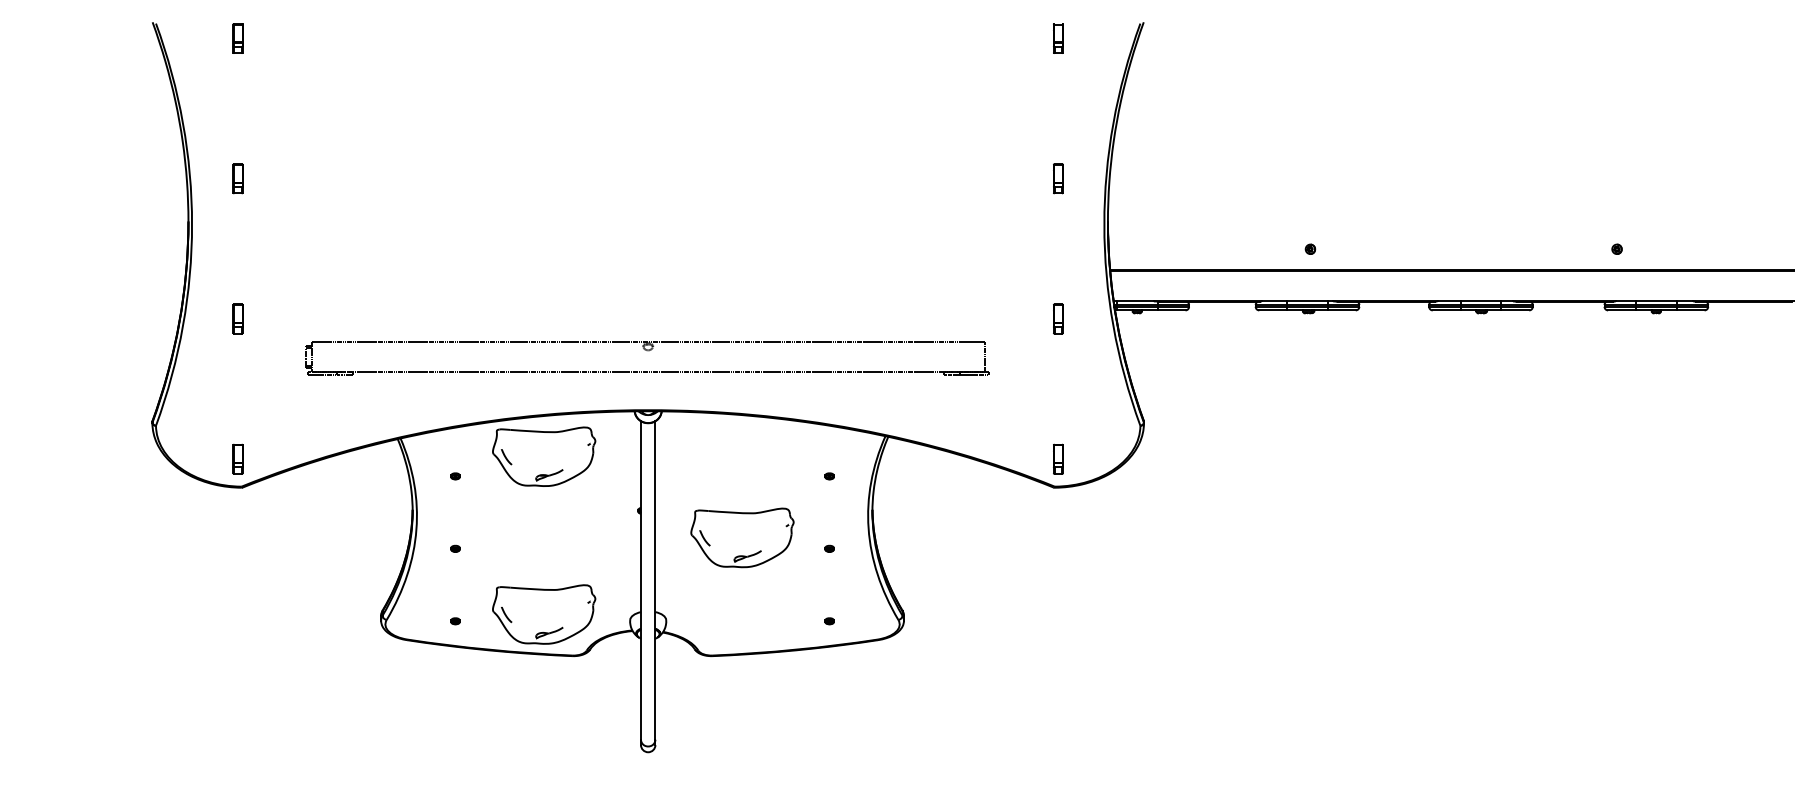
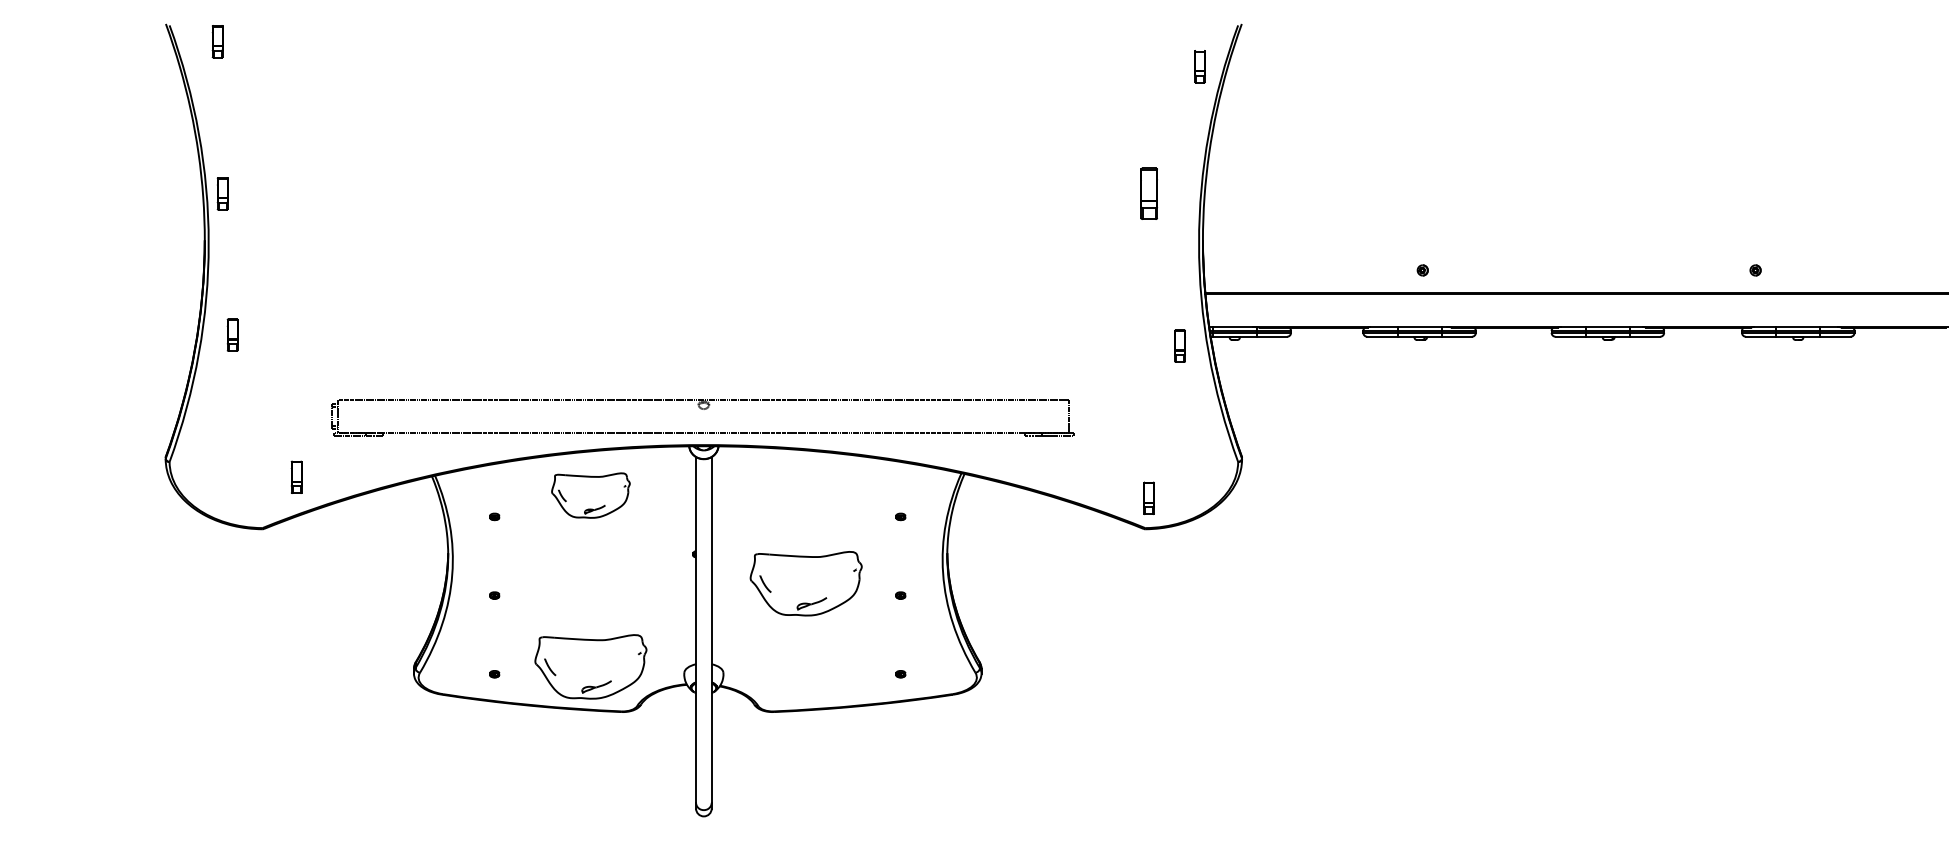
part: (237, 38) -> (217, 41), moved
part: (1057, 38) -> (1199, 66), moved
part: (237, 178) -> (222, 193), moved
part: (1057, 178) -> (1148, 193), size x1.6
part: (237, 318) -> (232, 334), moved
part: (1057, 318) -> (1179, 345), moved
part: (646, 350) -> (702, 409), moved
part: (543, 456) -> (590, 495), size x0.7
part: (237, 458) -> (296, 476), moved

